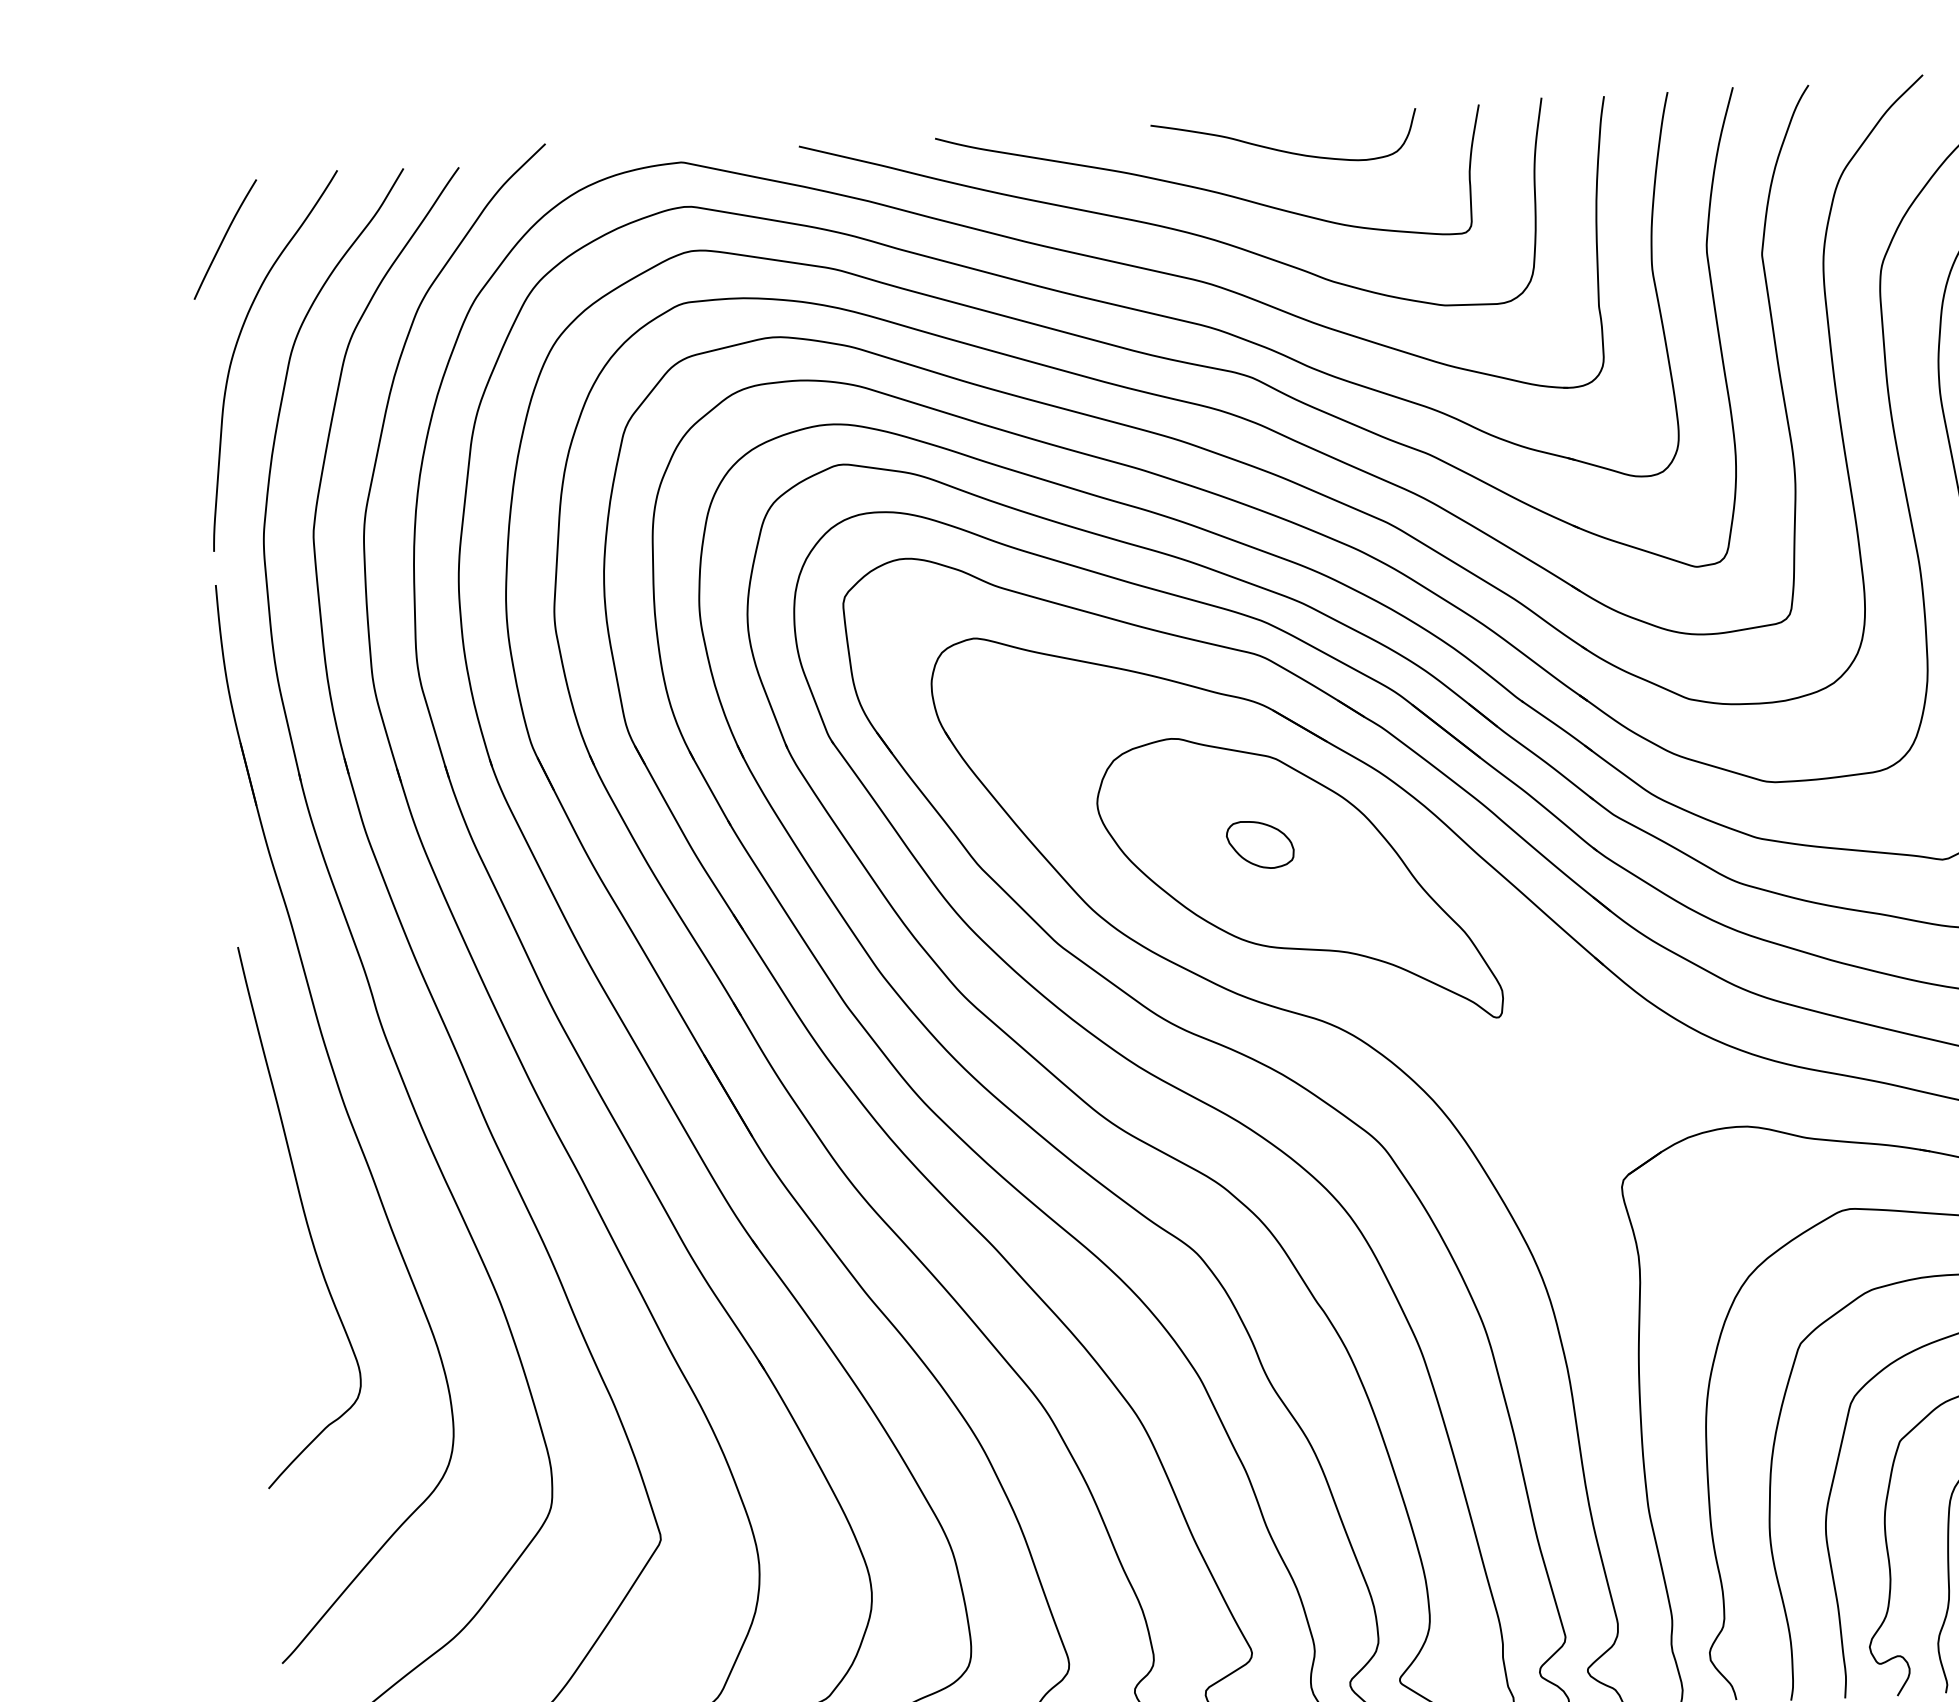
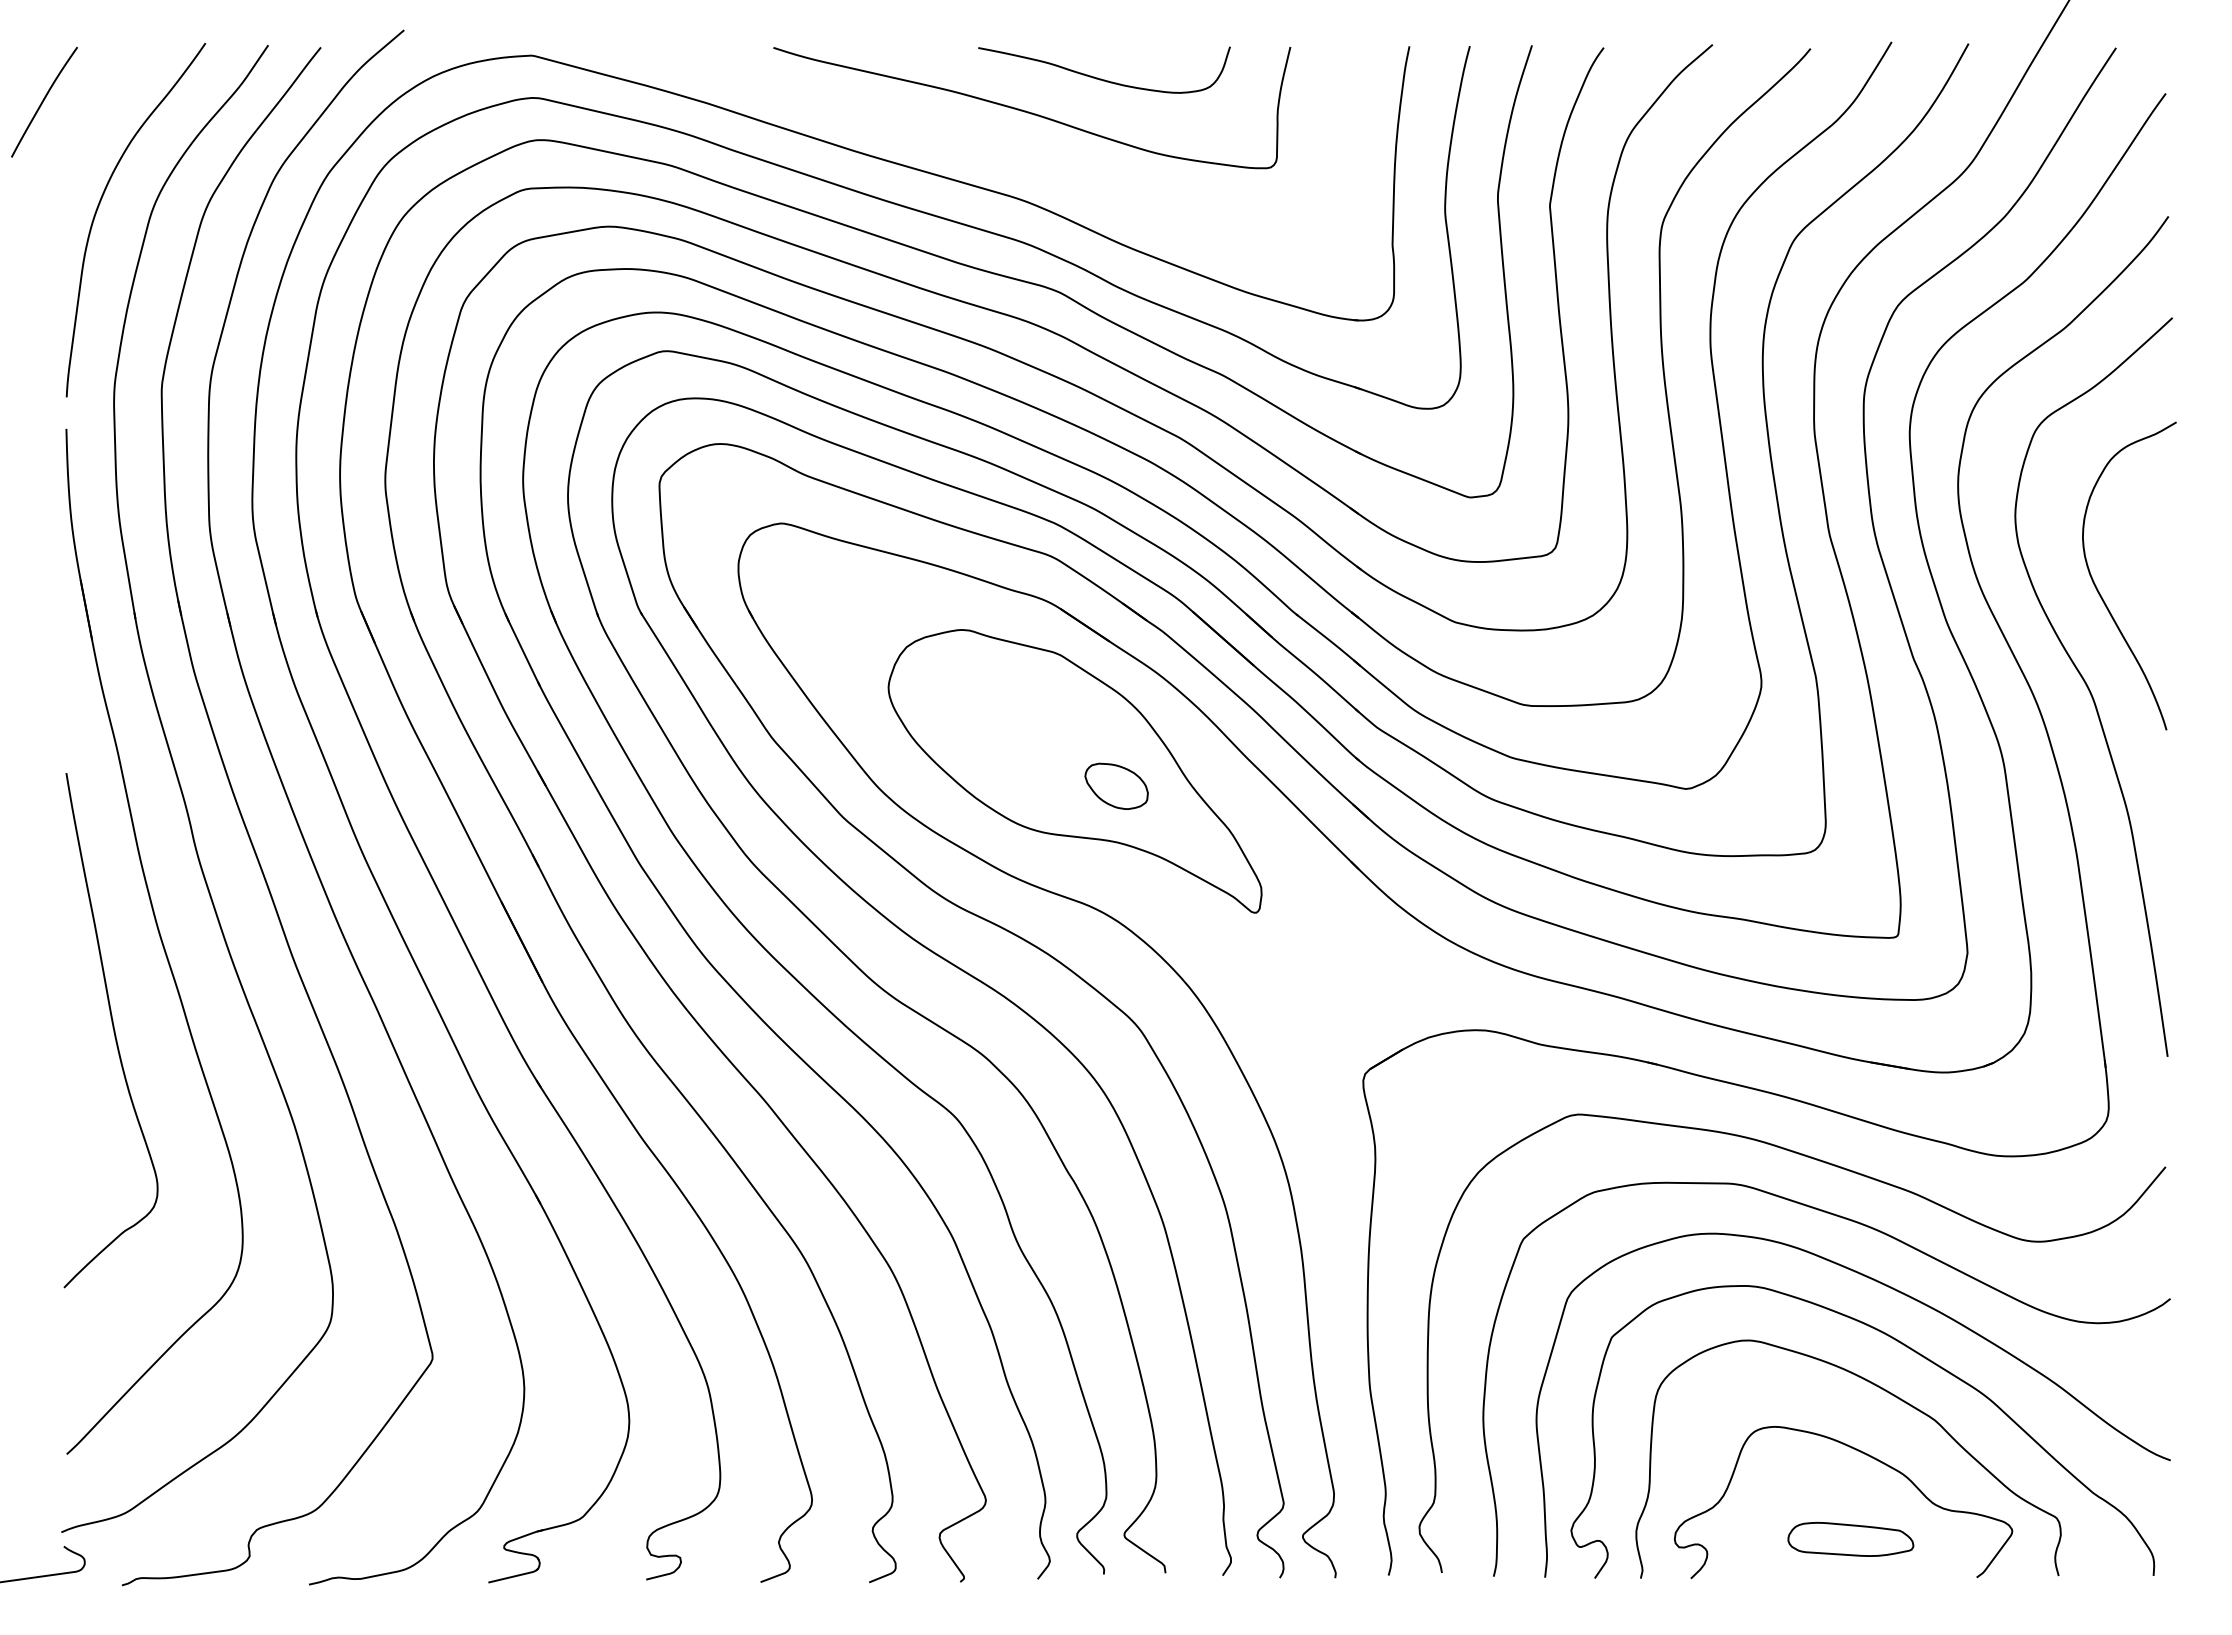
curve: (1174, 228) -> (995, 146), removed
curve: (225, 237) -> (44, 100), moved
part: (1260, 843) -> (1116, 785), moved

